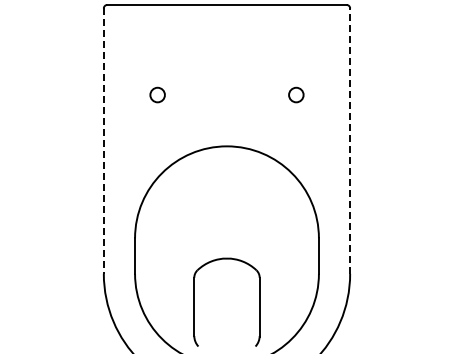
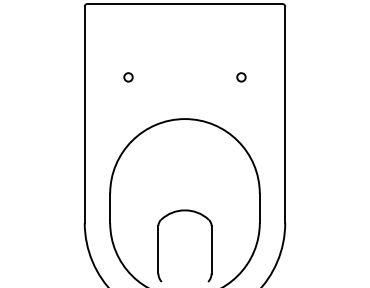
circle: (157, 95) -> (128, 77), size x0.71
circle: (296, 95) -> (241, 77), size x0.71
line: (103, 141) -> (84, 115), dashed -> solid
line: (350, 141) -> (285, 115), dashed -> solid

